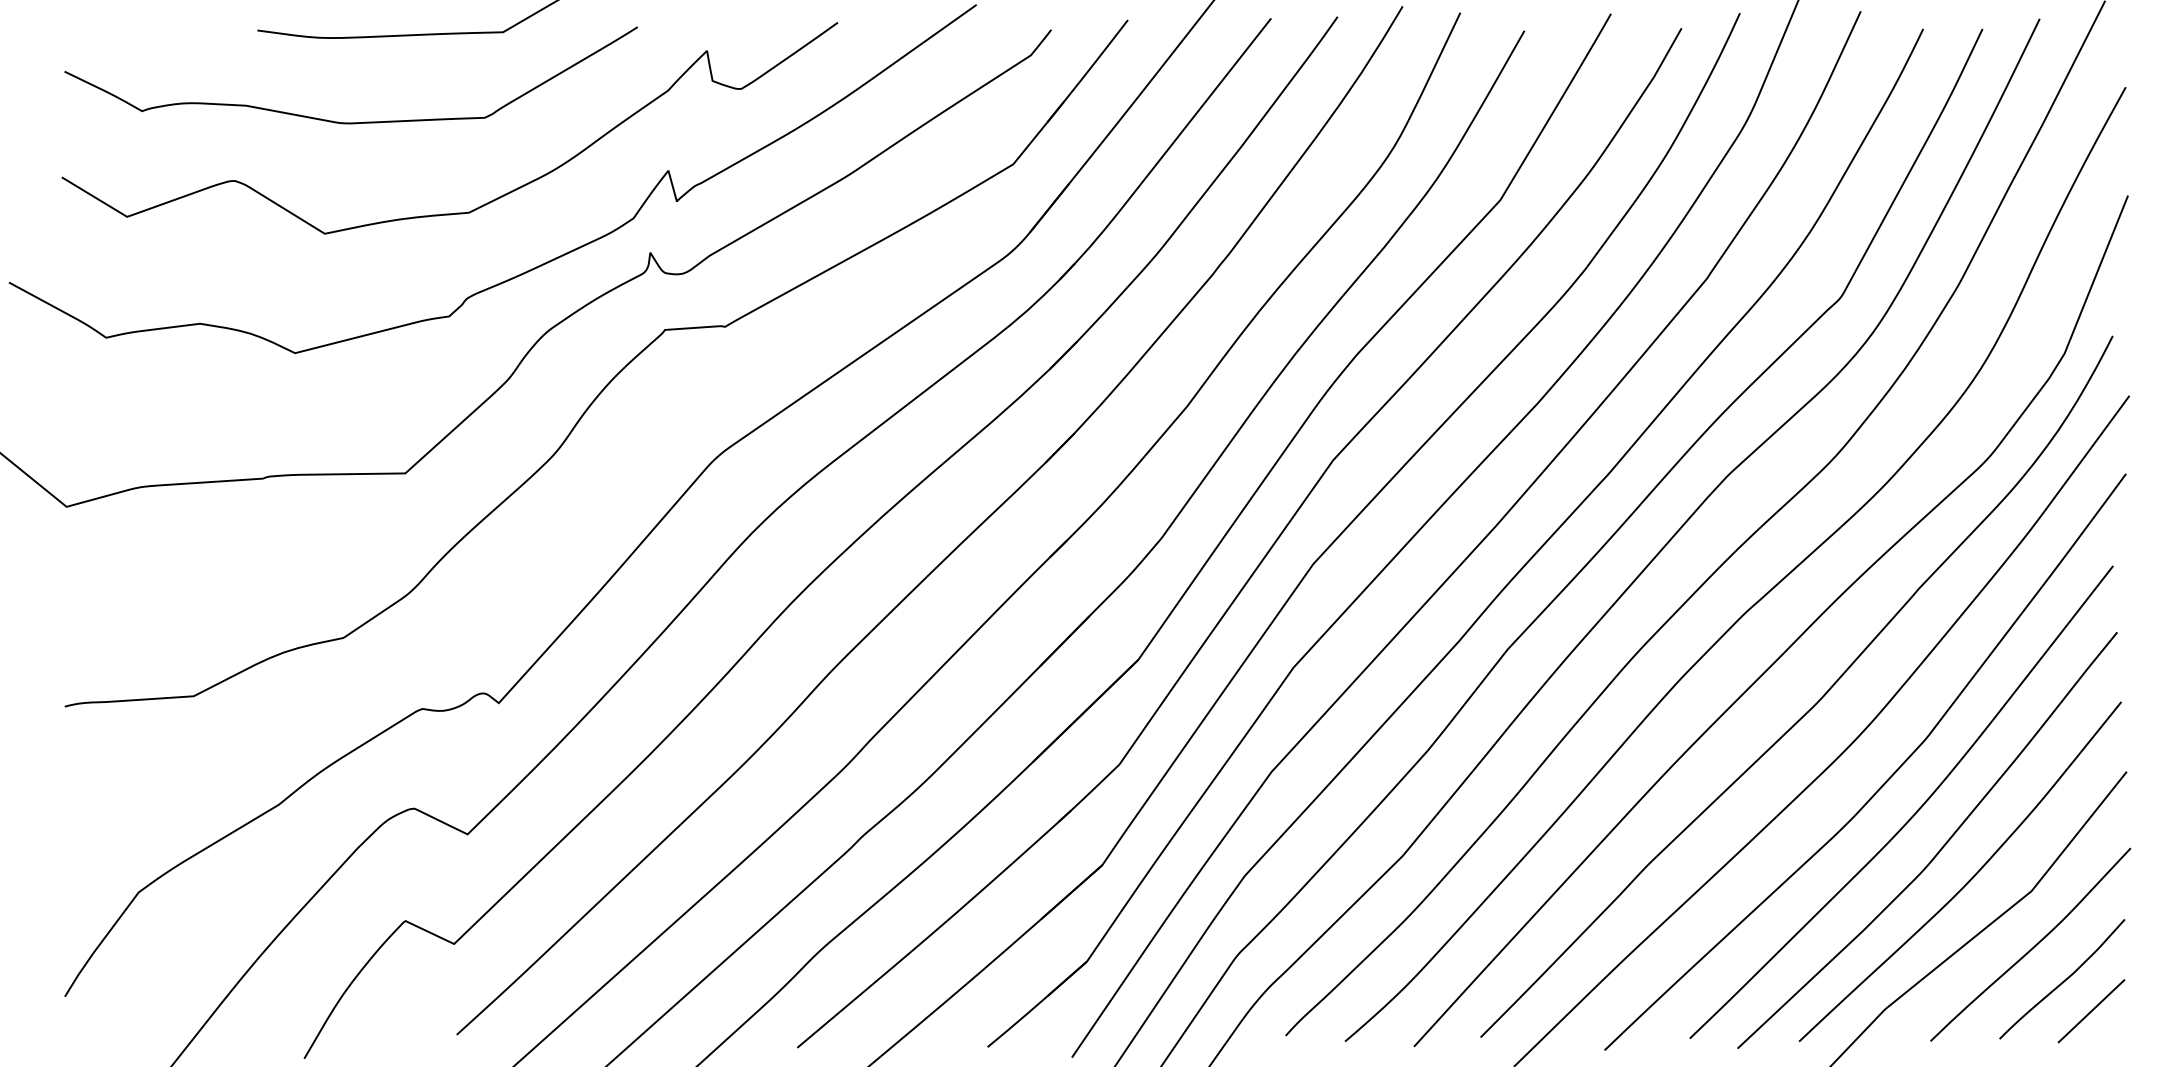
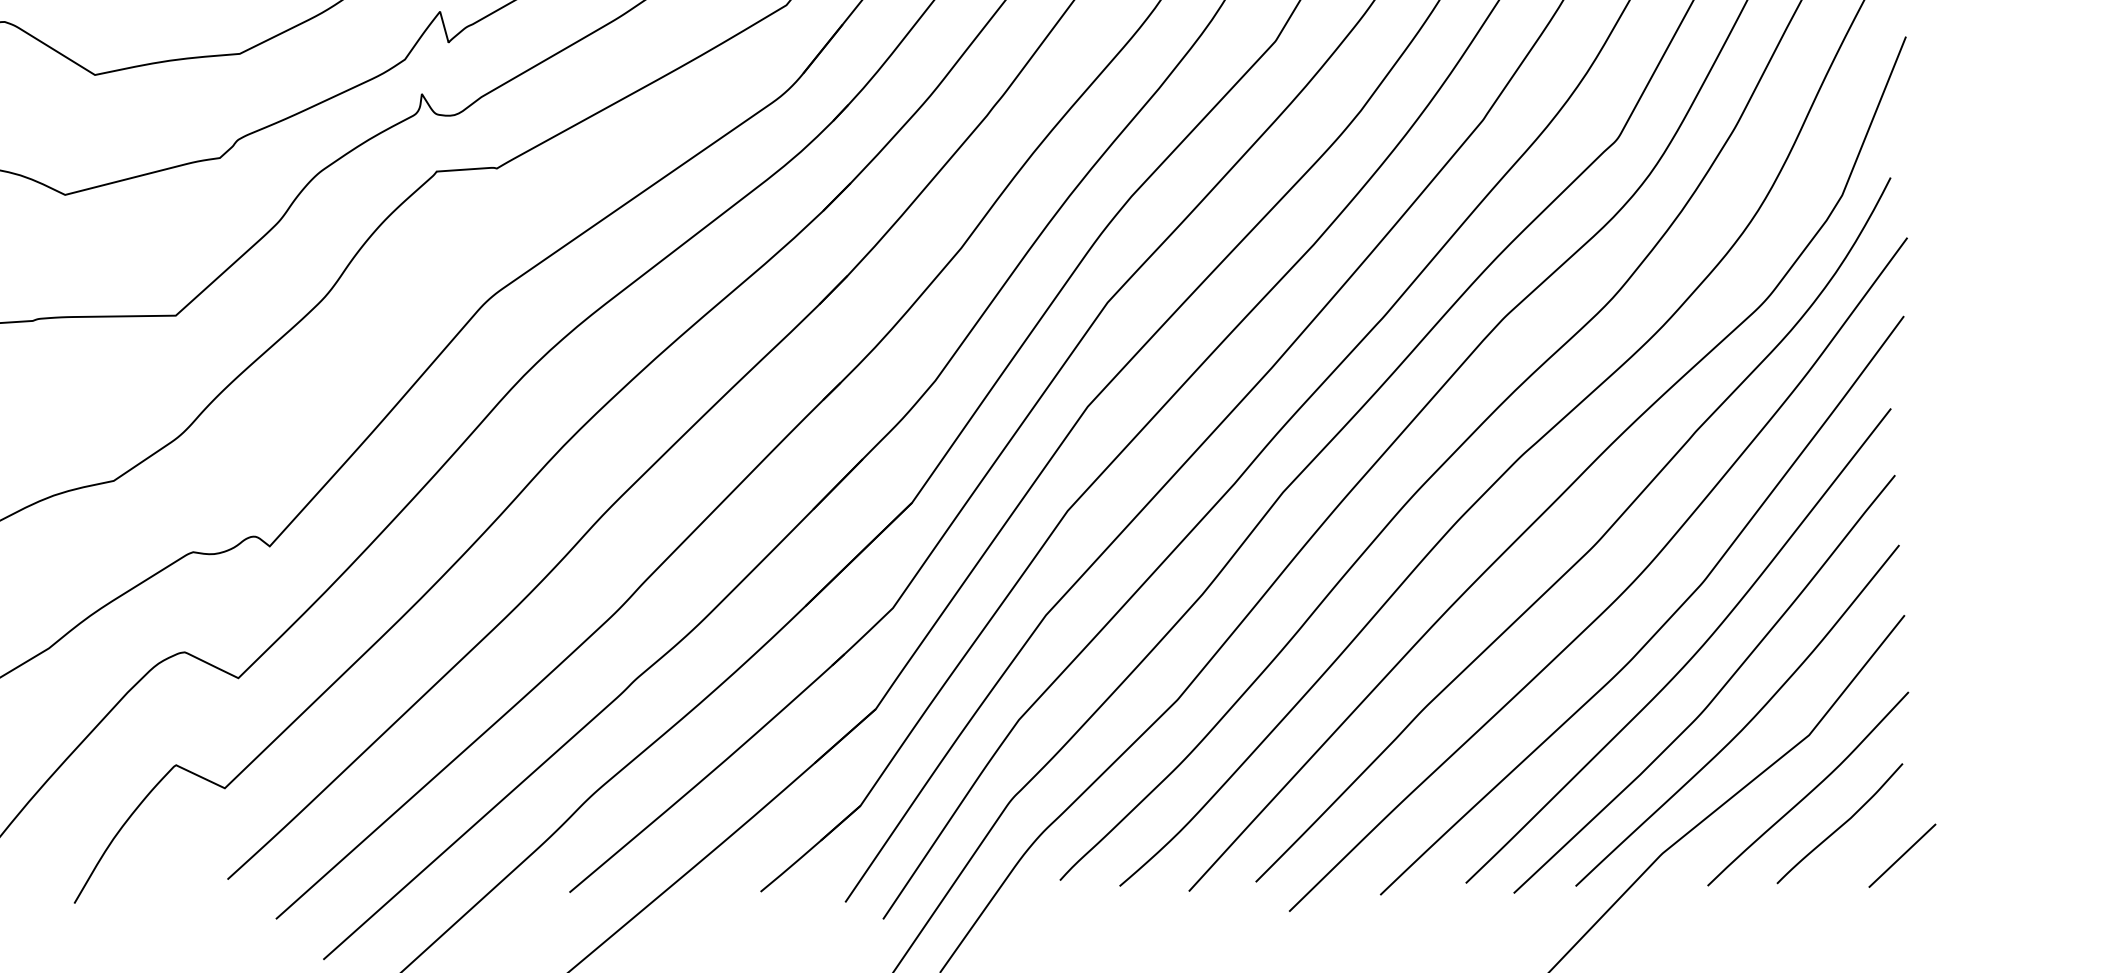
line: (2091, 1011) -> (1902, 856), moved

